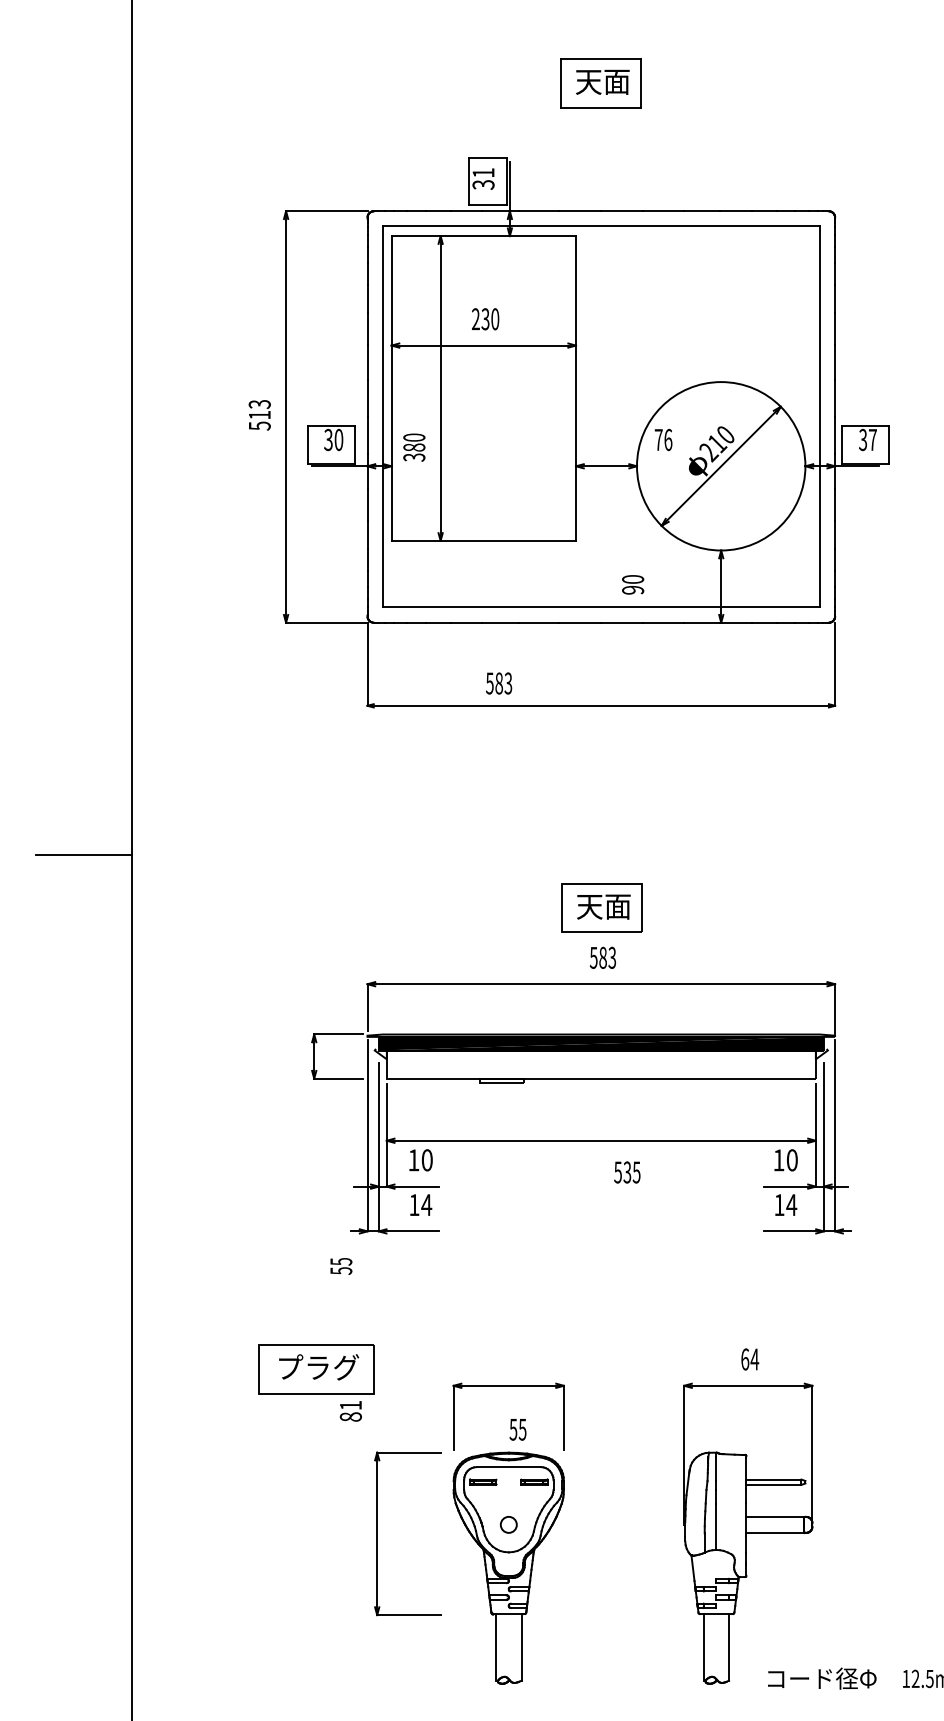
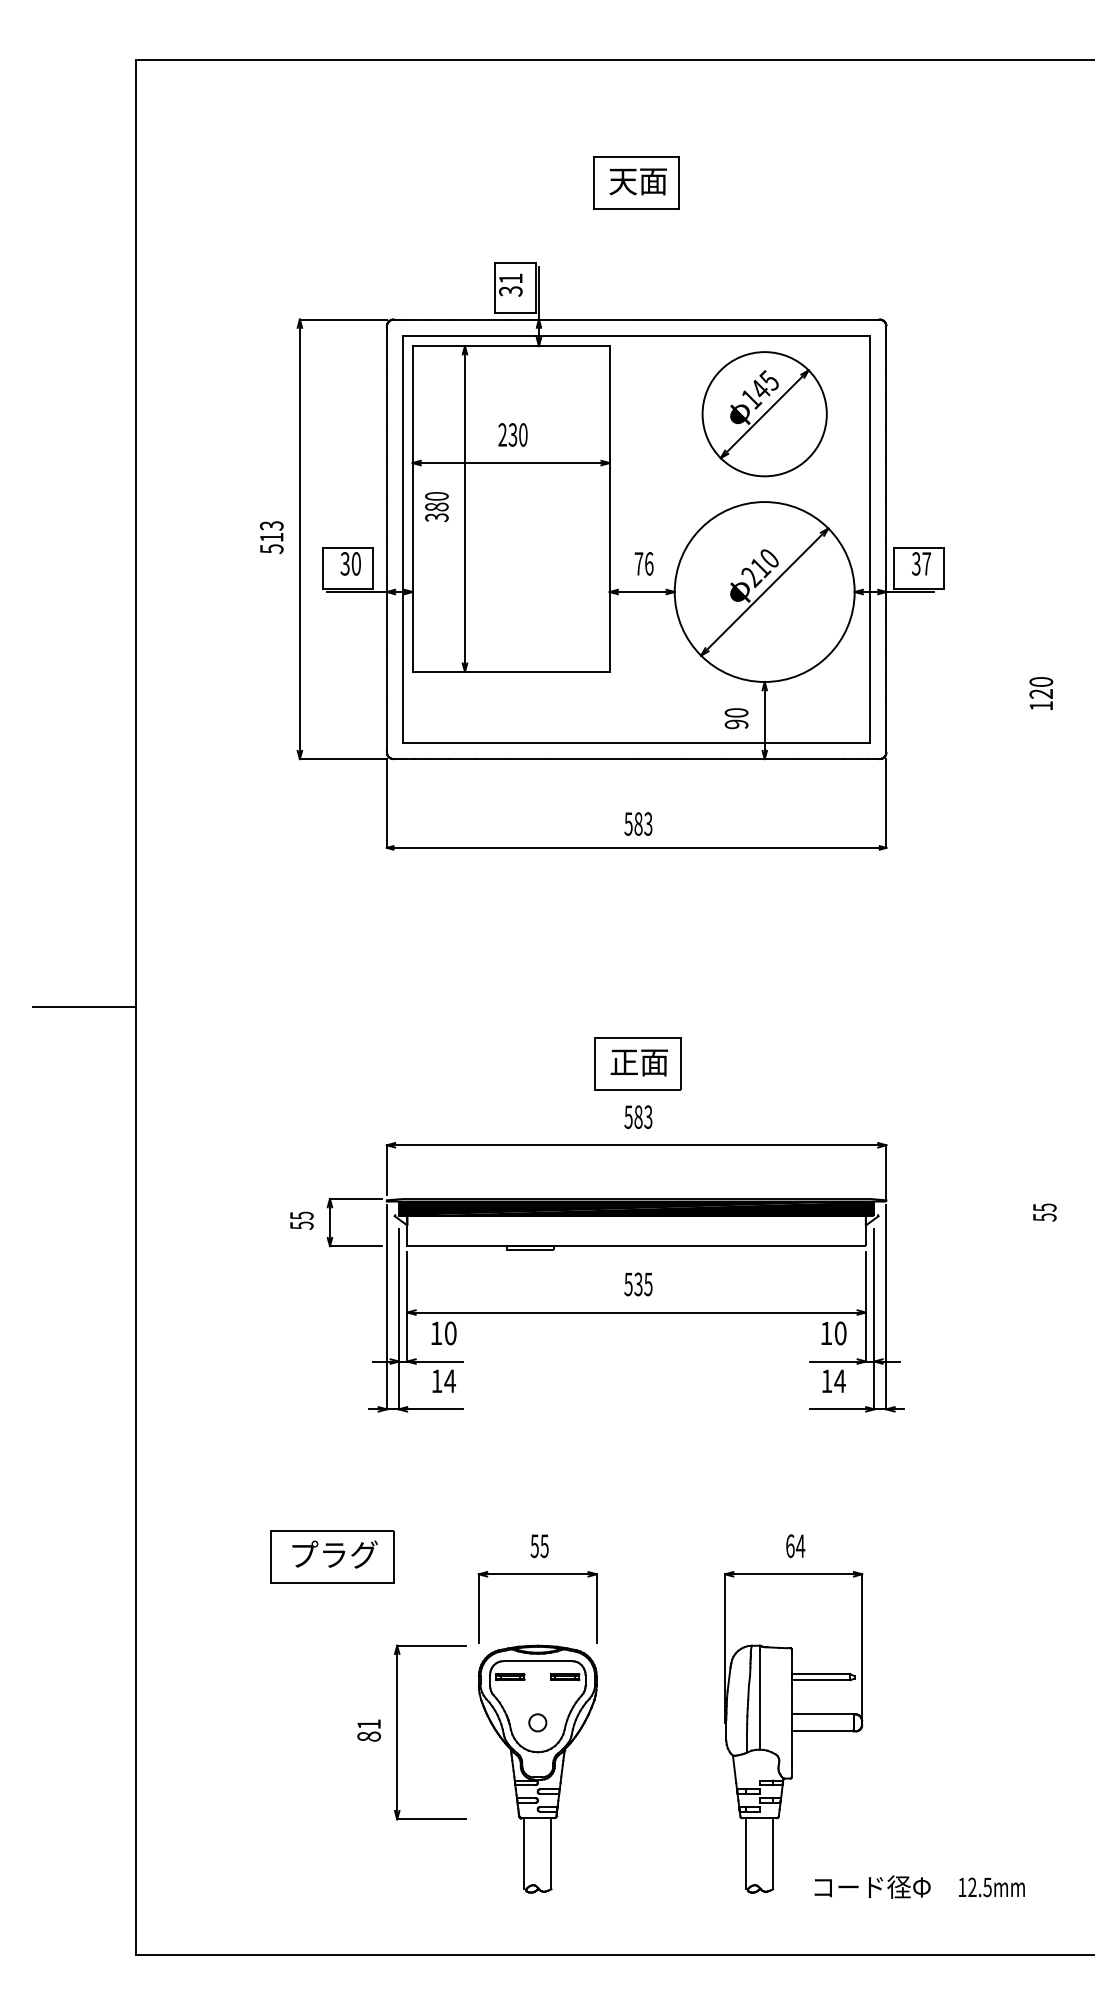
part: (721, 300) -> (764, 414), added
text: (662, 439) -> (643, 563), moved
text: (413, 448) -> (436, 507), moved
text: (633, 584) -> (736, 718), moved
text: (499, 682) -> (638, 823), moved
text: (589, 906) -> (624, 1062), 天面 -> 正面
text: (627, 1172) -> (638, 1284), moved
text: (340, 1266) -> (301, 1220), moved
text: (350, 1411) -> (368, 1730), moved
text: (517, 1429) -> (539, 1546), moved

